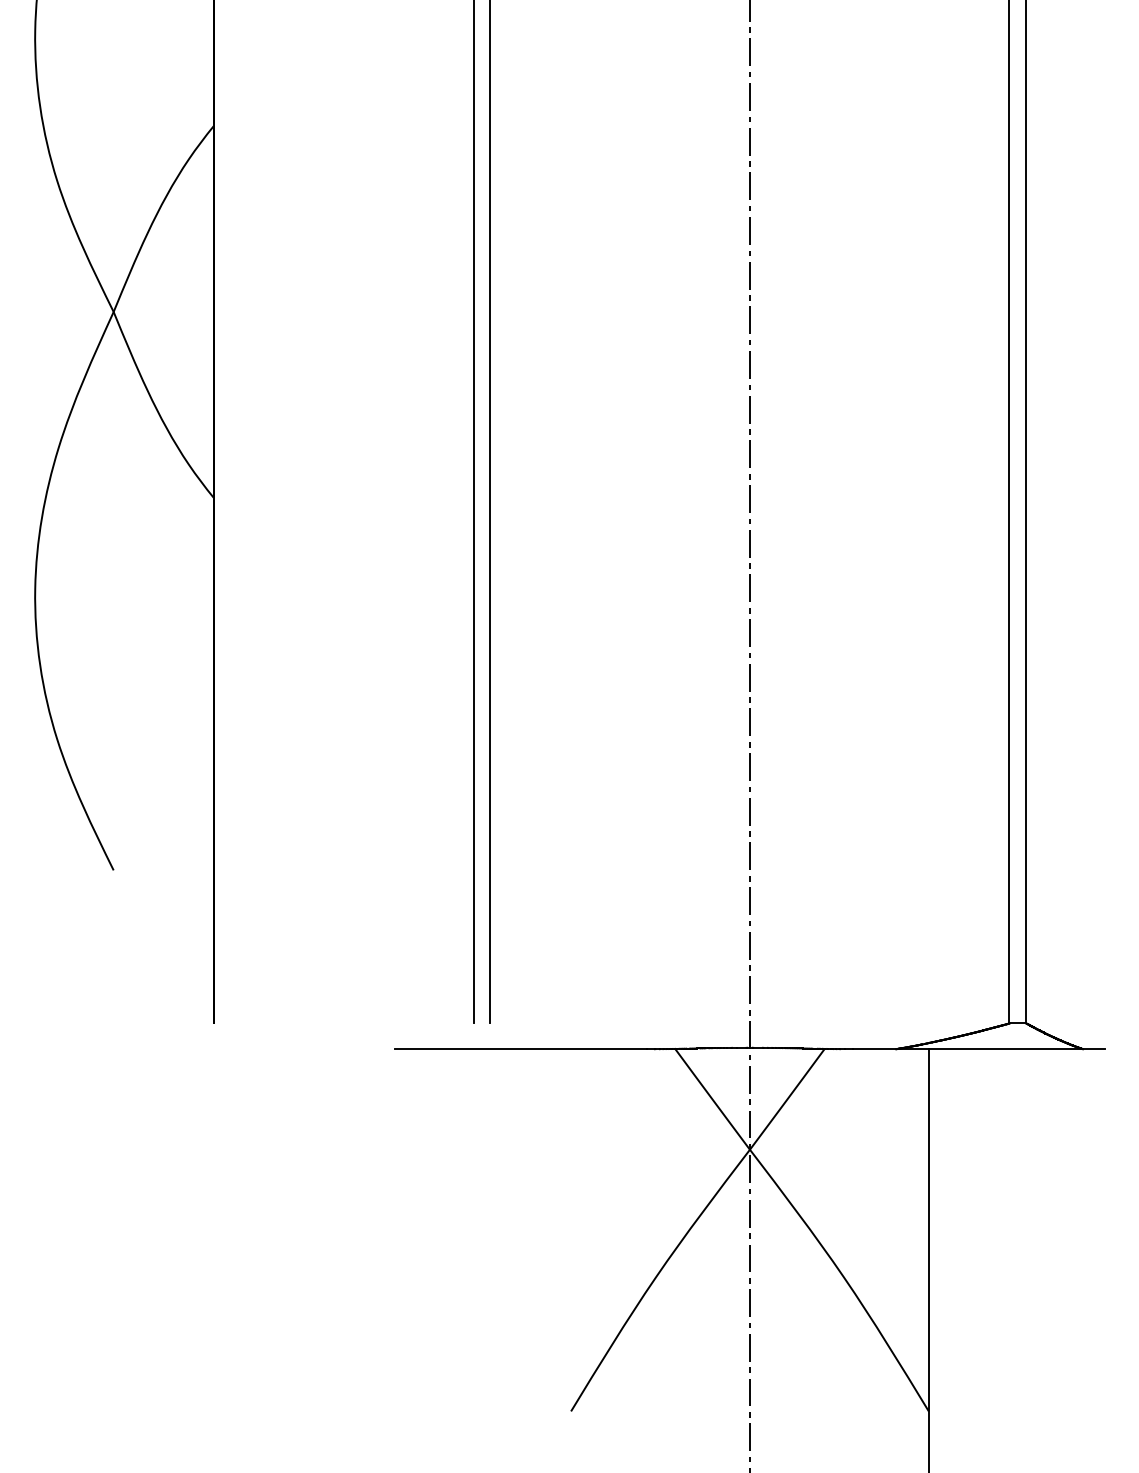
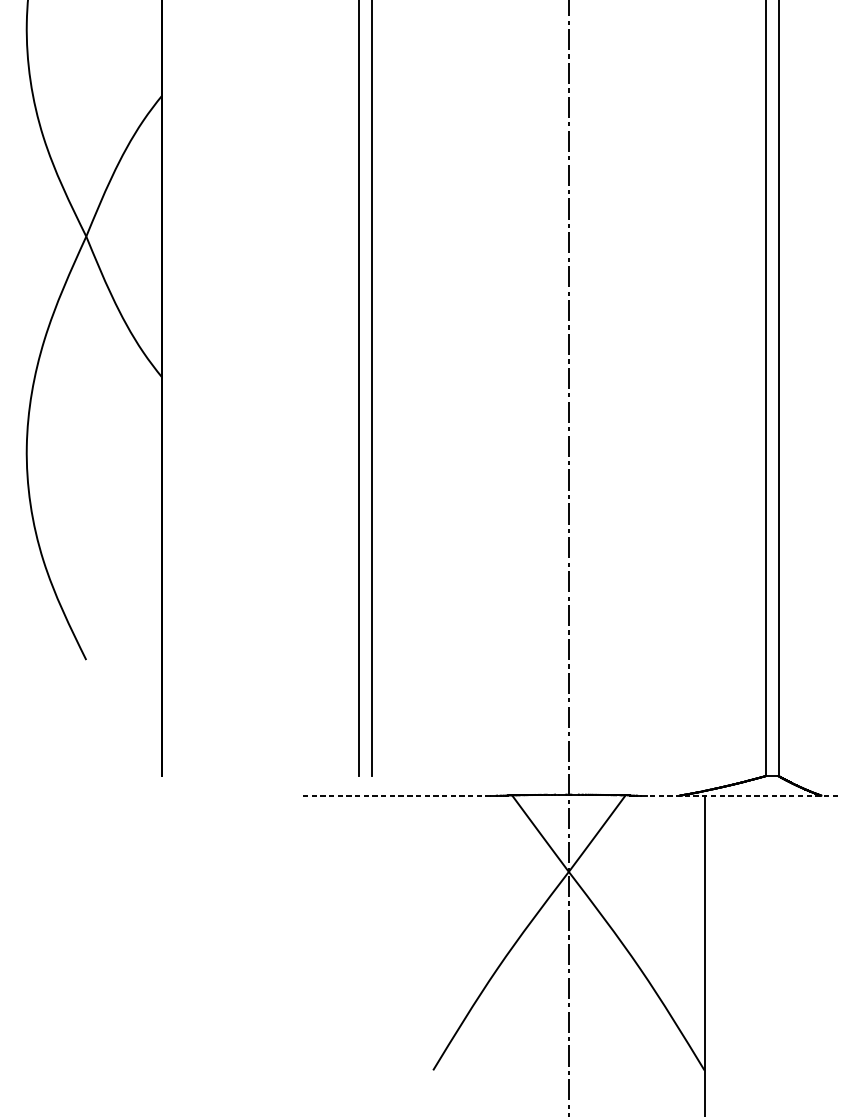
line: (521, 1049) -> (395, 795), solid -> dashed
line: (978, 1049) -> (742, 795), solid -> dashed

